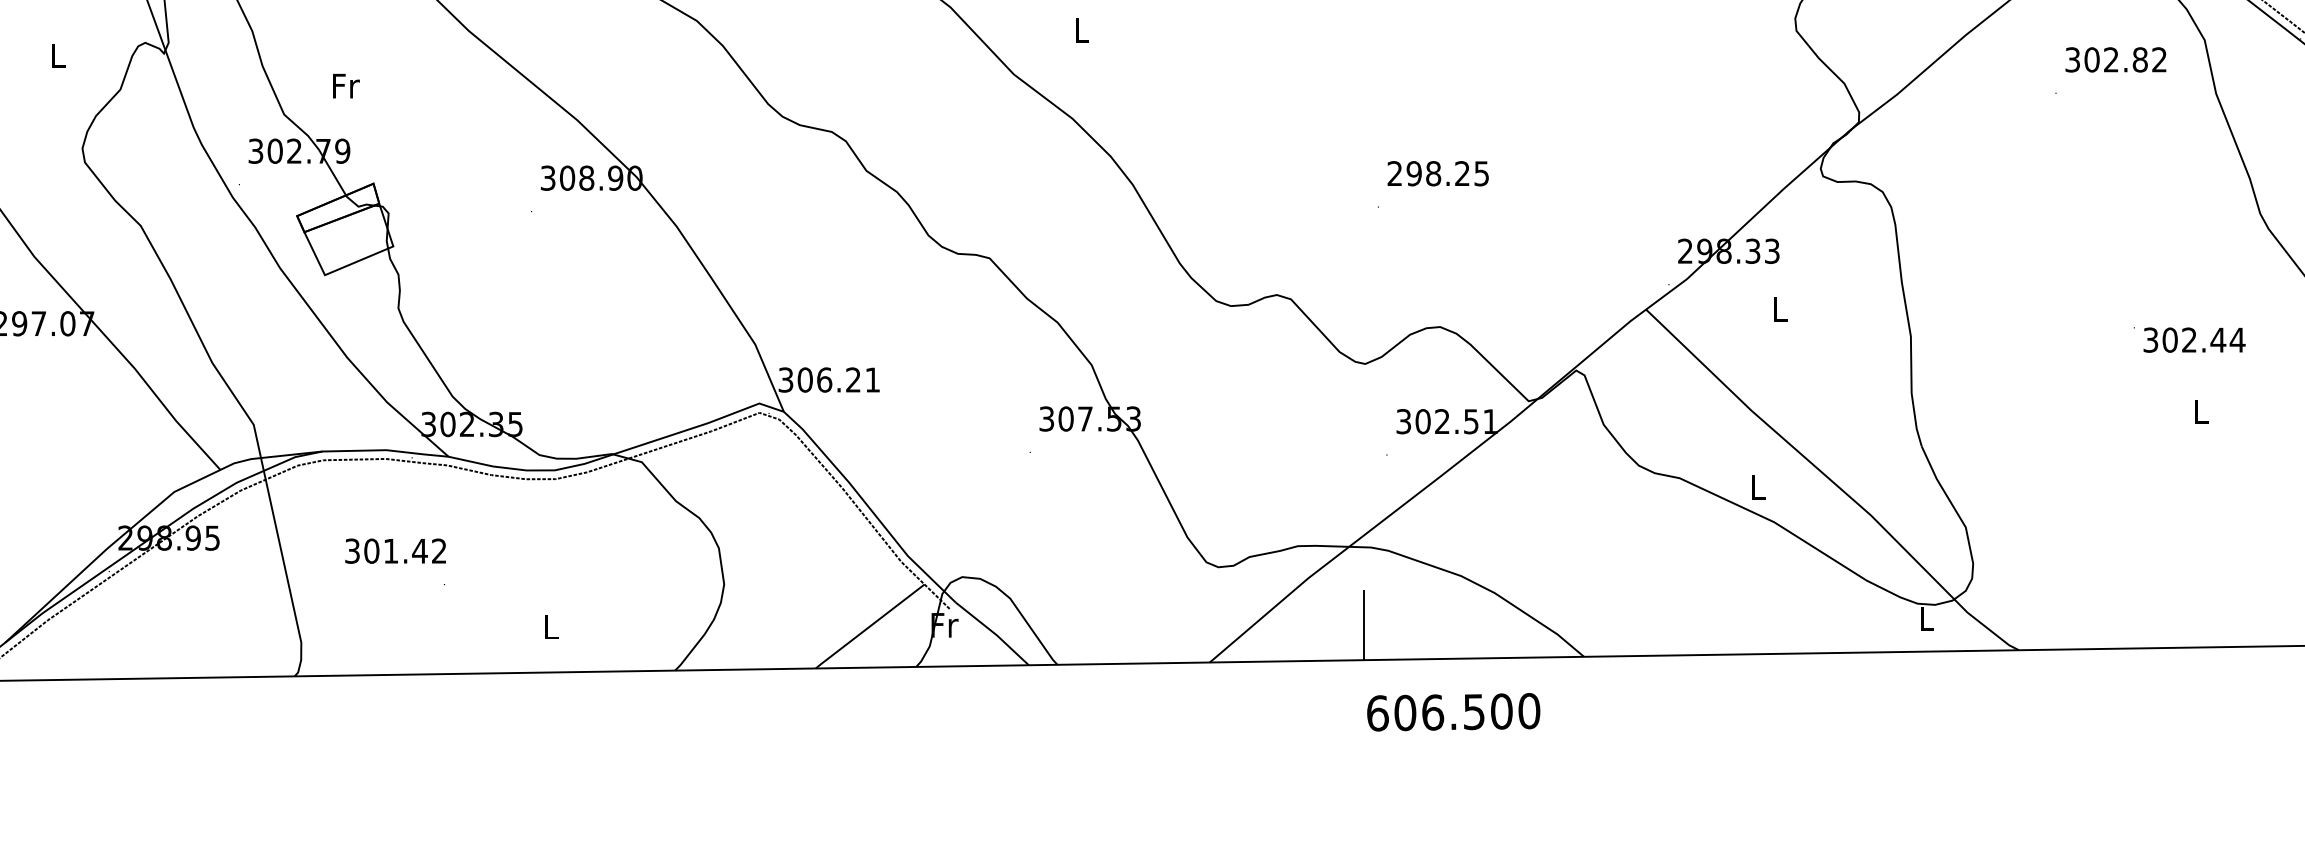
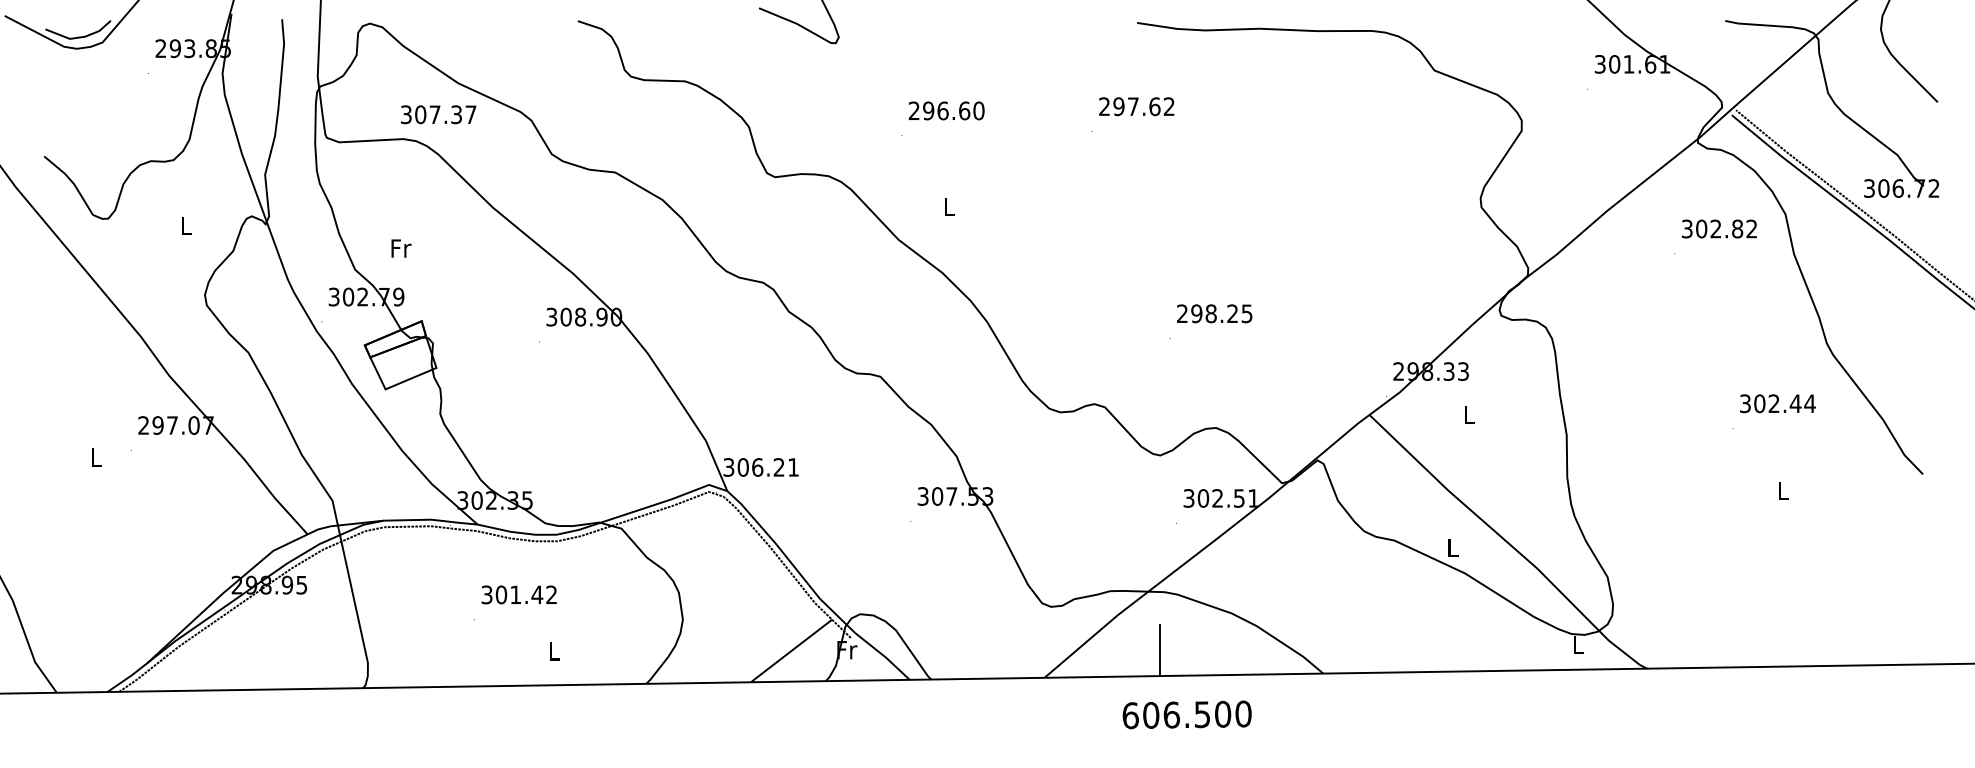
text: (2193, 339) -> (1777, 403), moved
text: (394, 550) -> (518, 594), moved
text: (1452, 711) -> (1186, 714), moved

